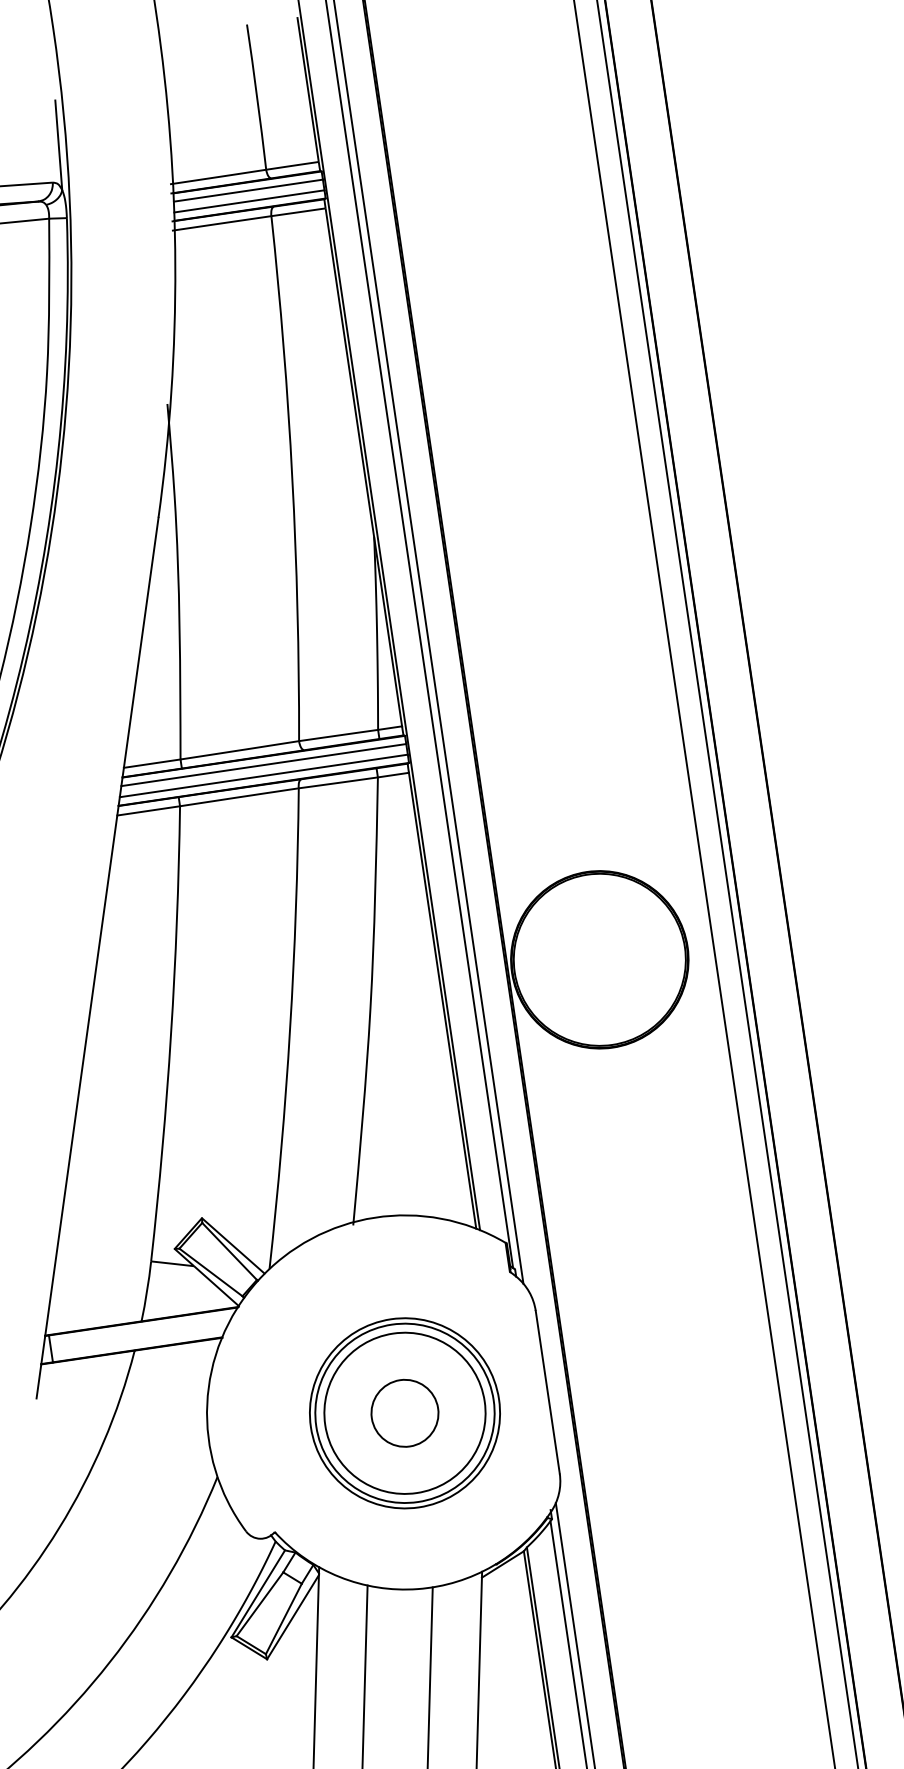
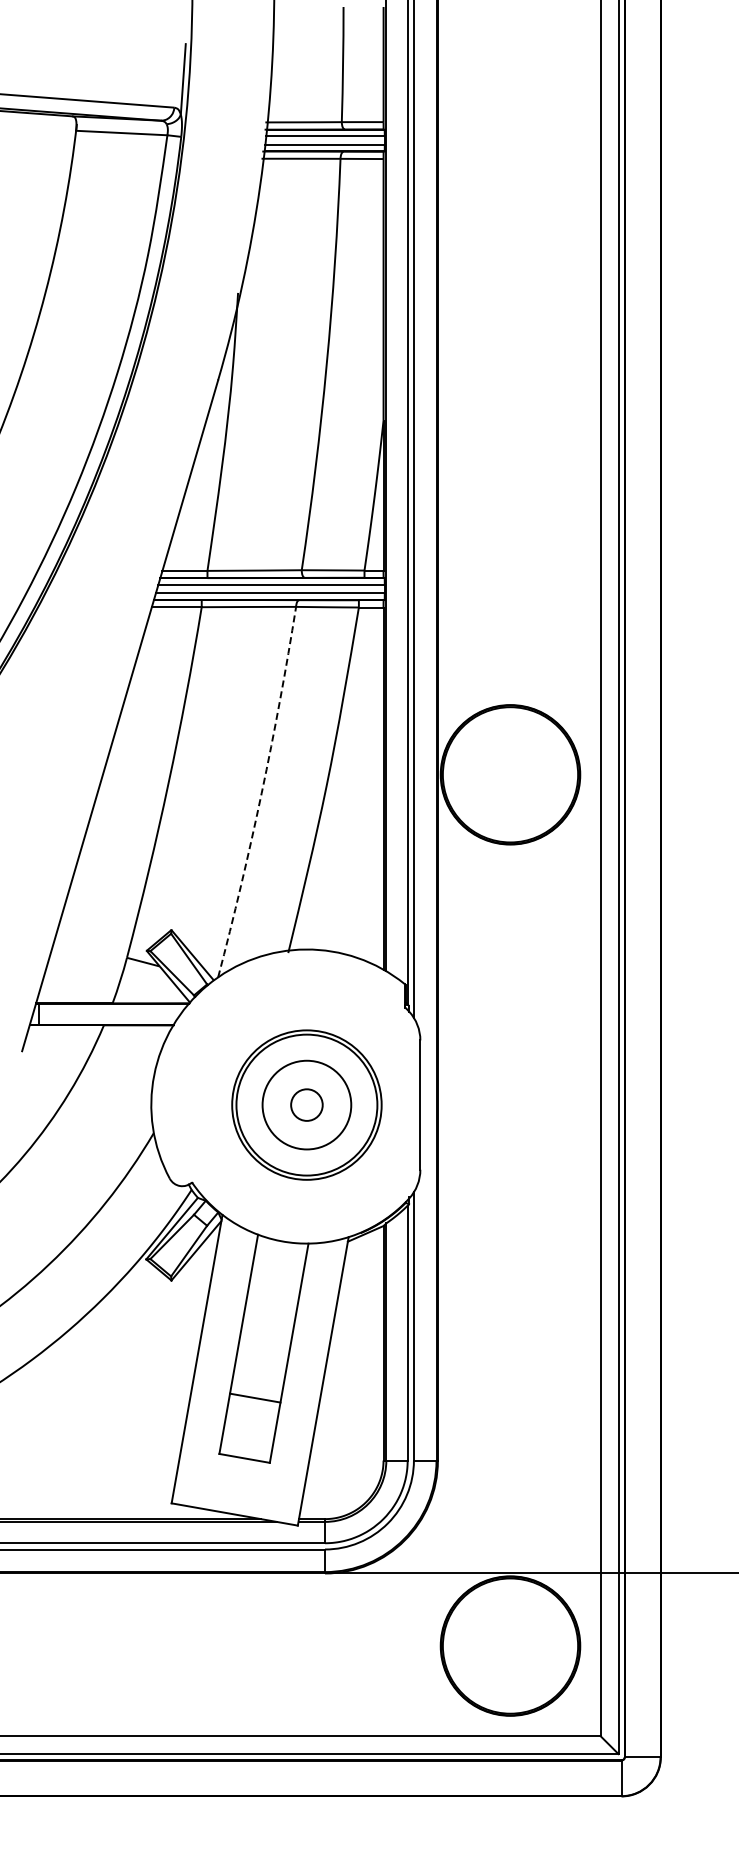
arc: (289, 1029) -> (261, 793), solid -> dashed
circle: (404, 1412) -> (306, 1104), size x0.6
circle: (404, 1412) -> (306, 1104), size x0.7

